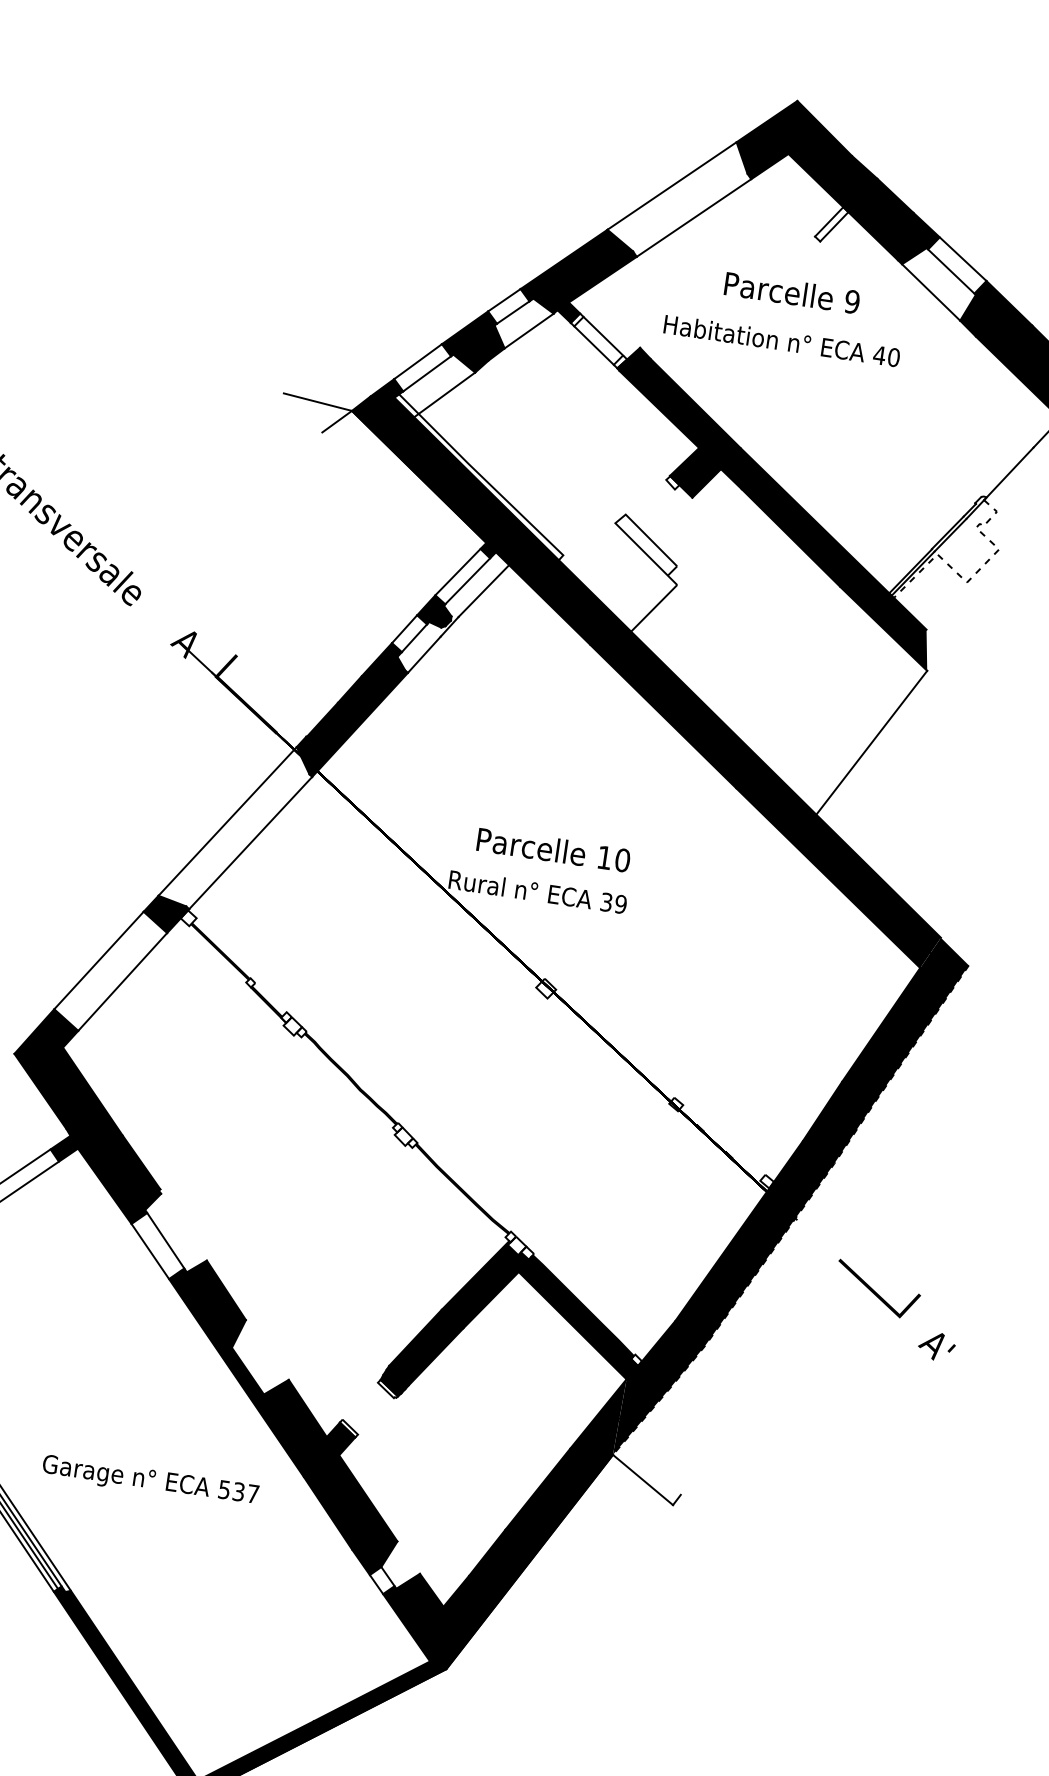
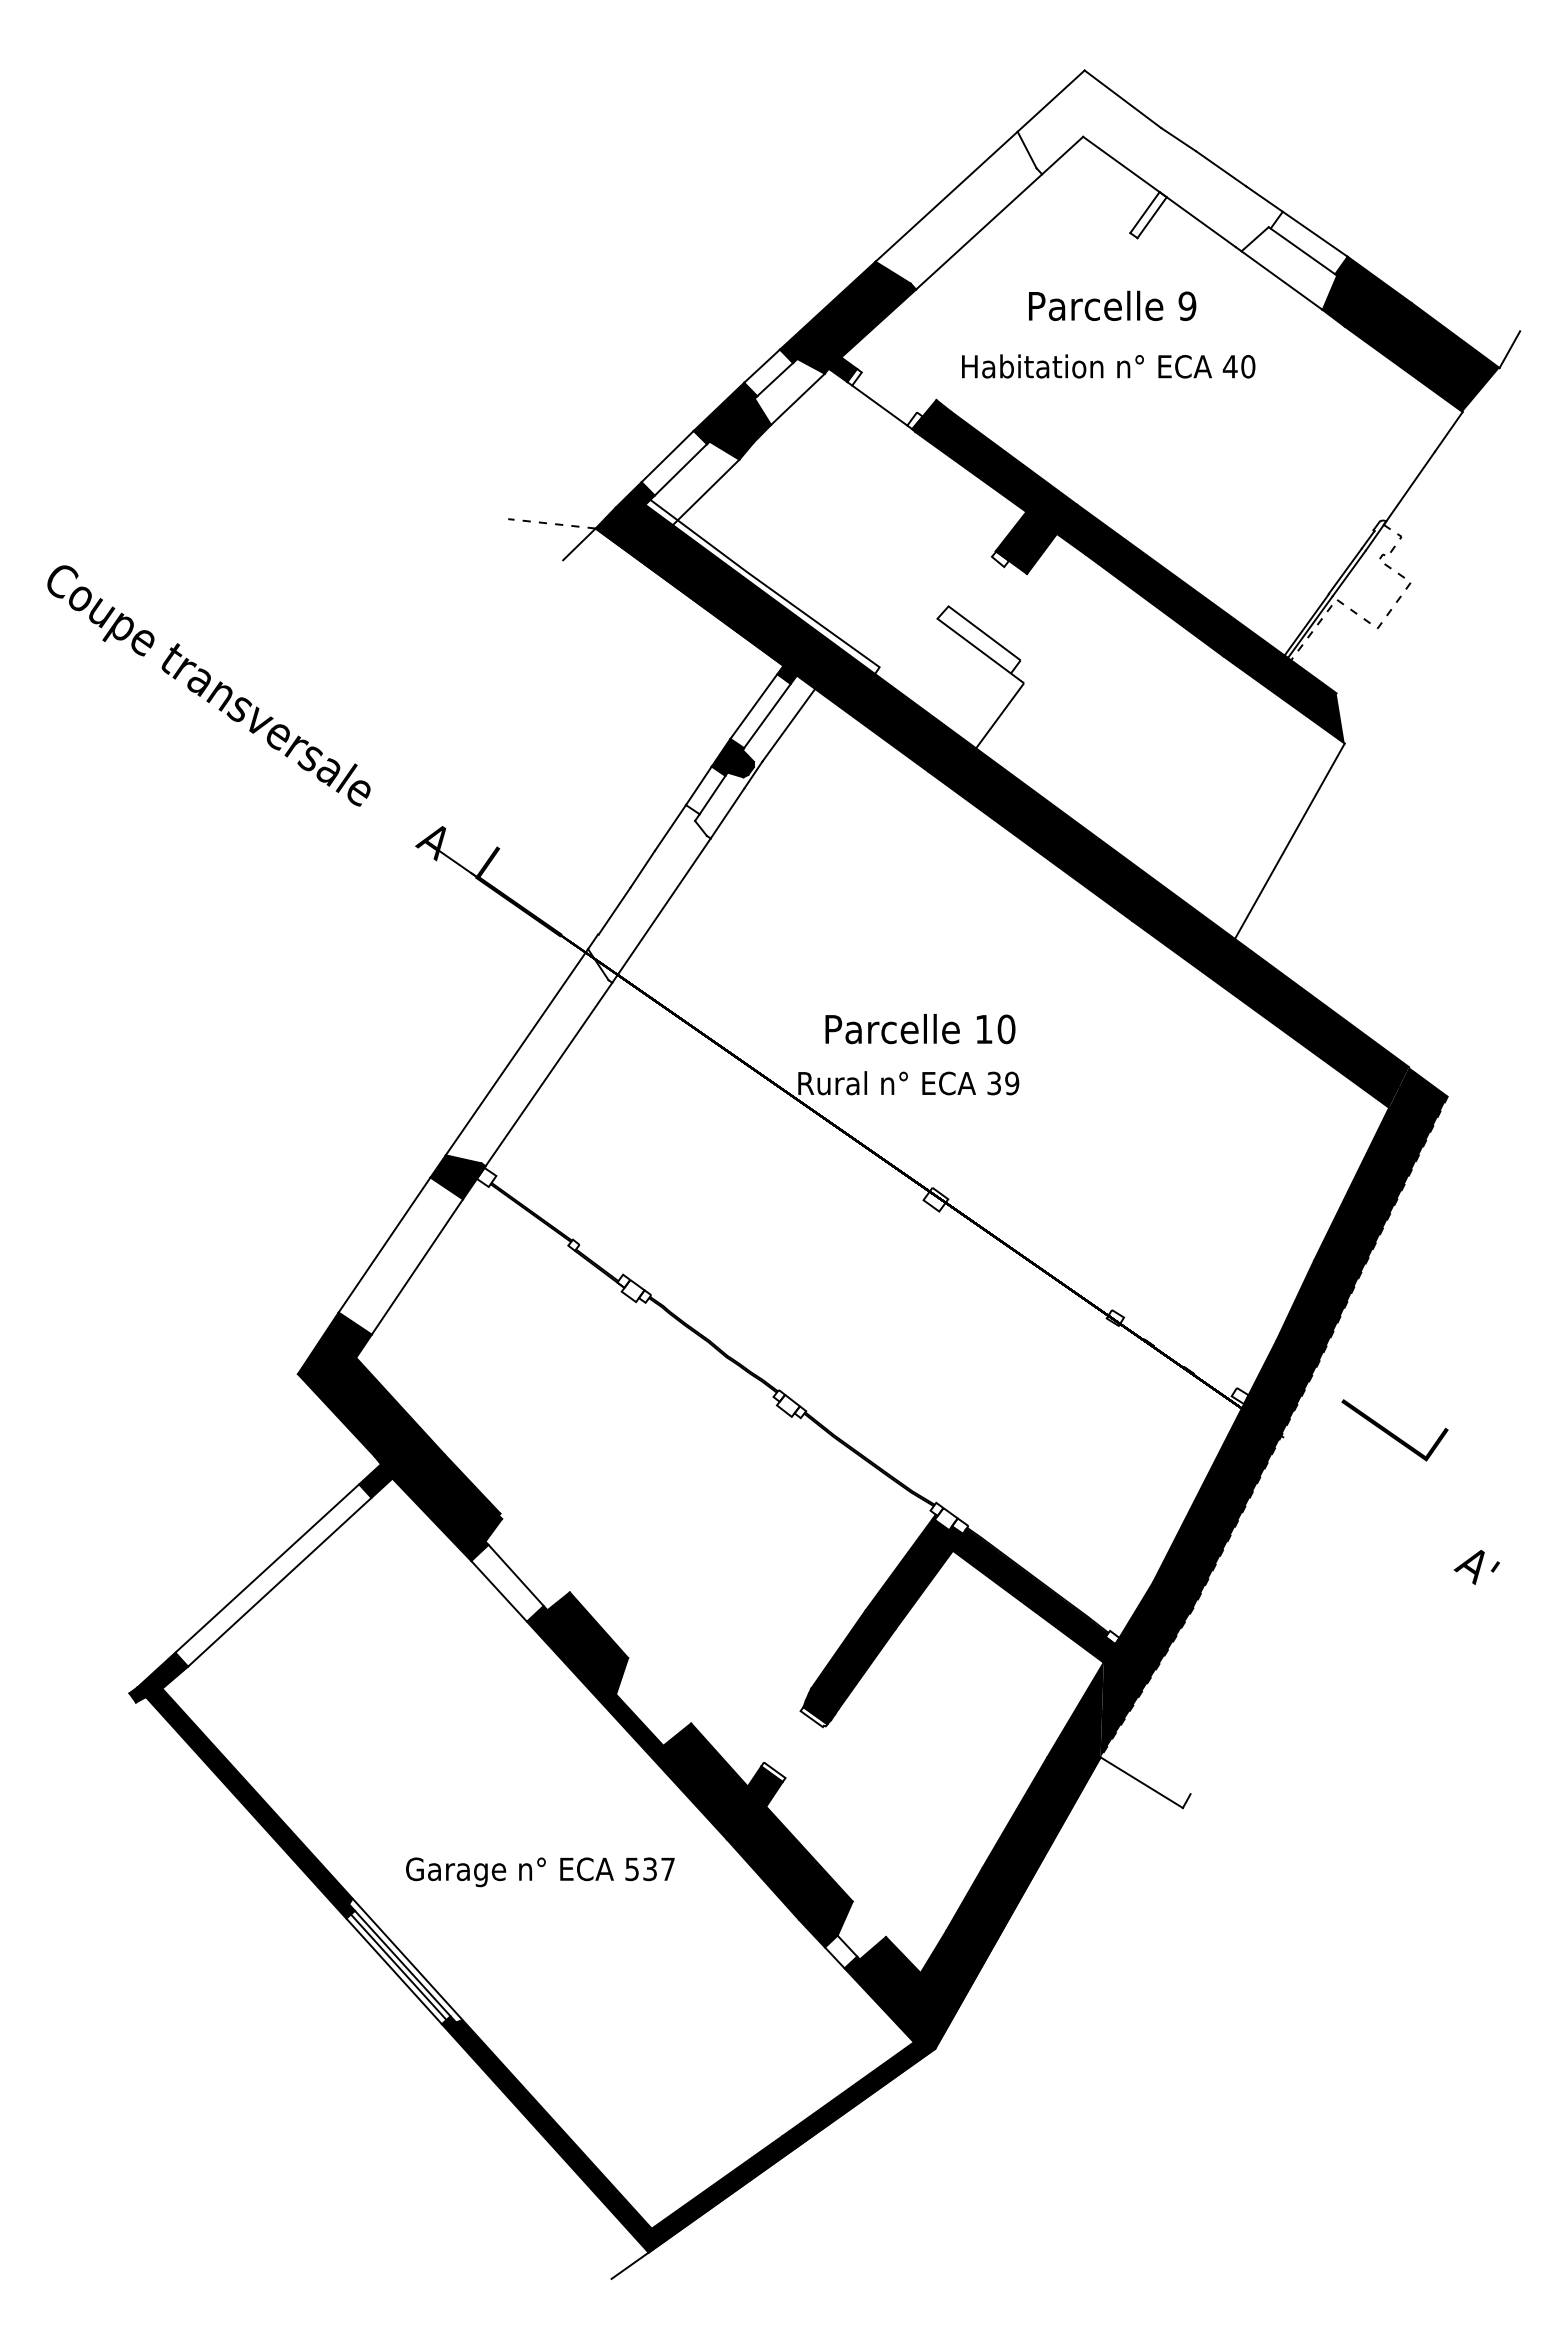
fill: (838, 180) -> (1149, 160), removed
line: (603, 336) -> (889, 392), removed
line: (317, 401) -> (551, 523), solid -> dashed
fill: (352, 709) -> (649, 893), removed
line: (876, 1292) -> (1393, 1433), moved

